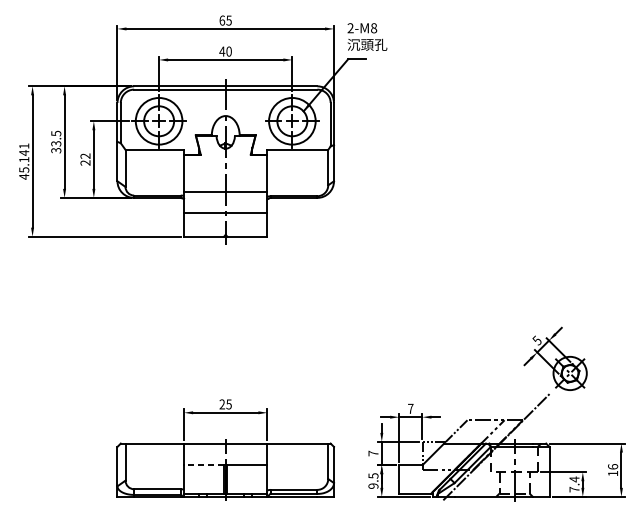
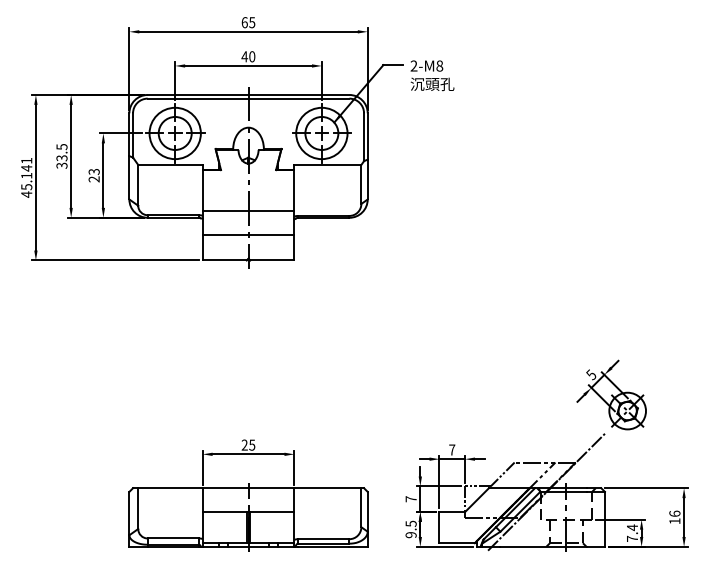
text: (367, 36) -> (432, 75), moved
text: (85, 155) -> (94, 171), 22 -> 23
line: (203, 465) -> (224, 512), dashed -> solid

